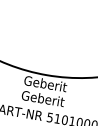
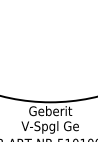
text: (41, 99) -> (49, 127), Geberit -> V-Spgl Ge

